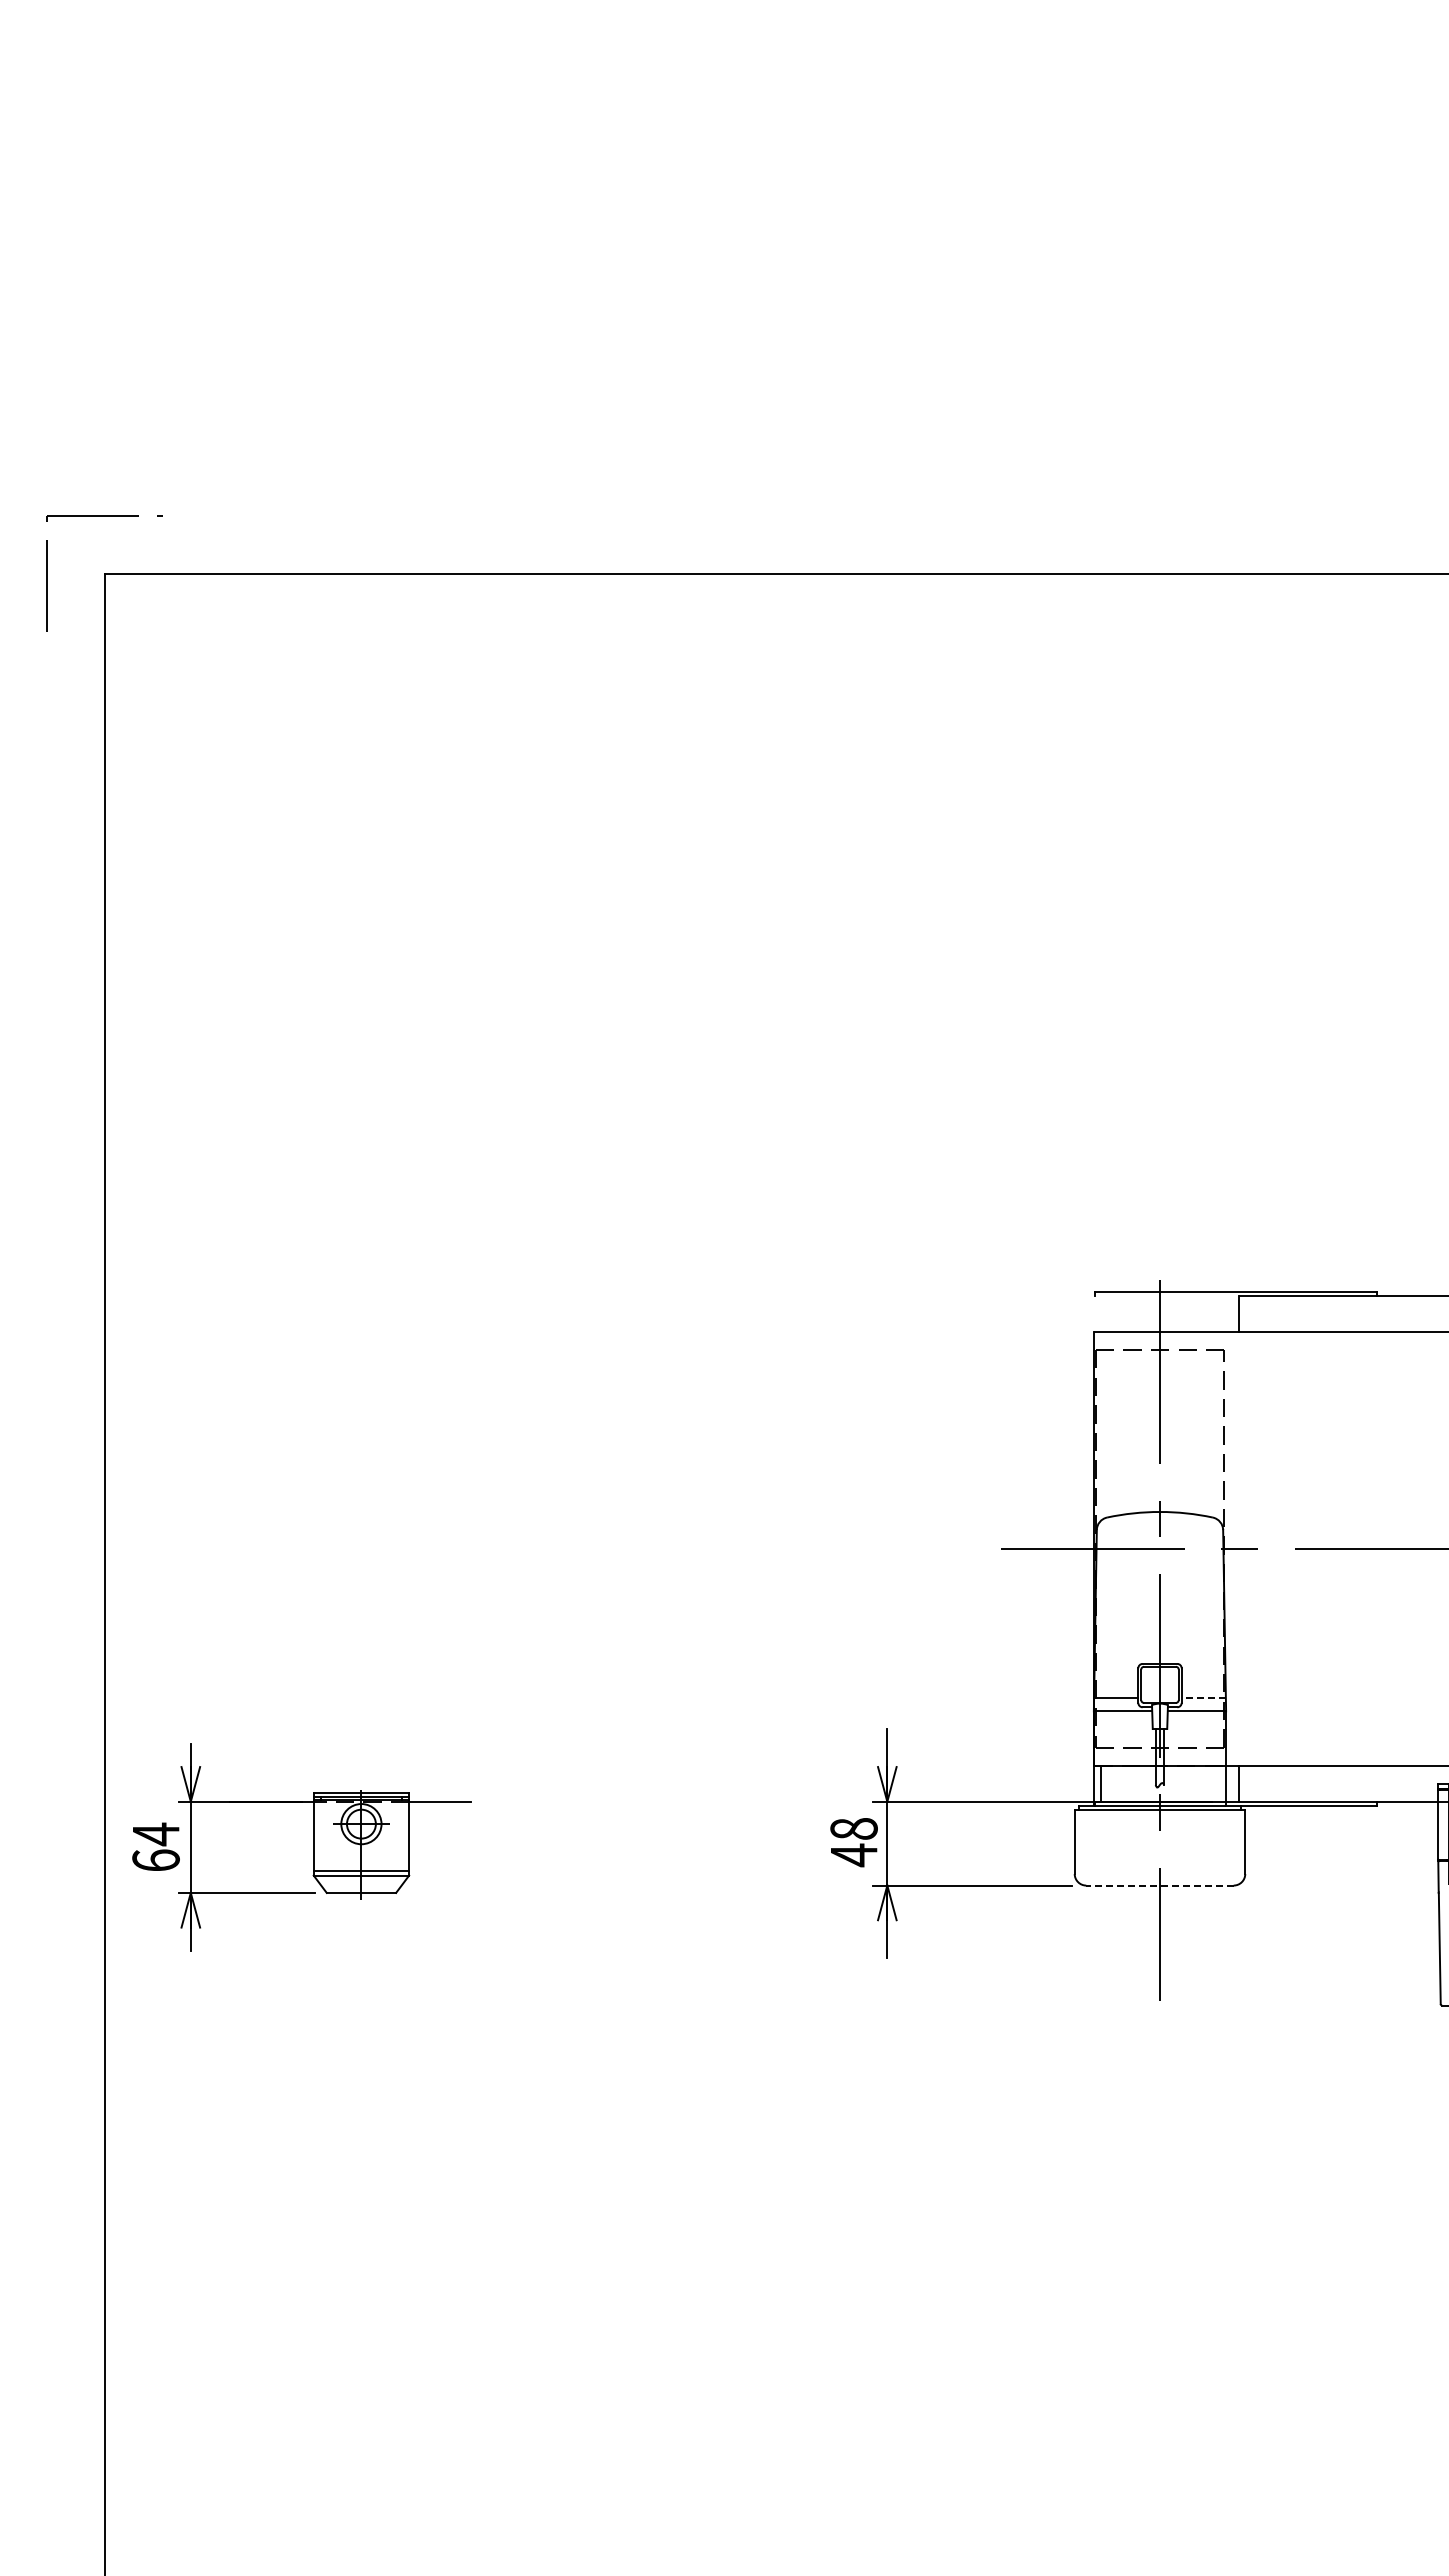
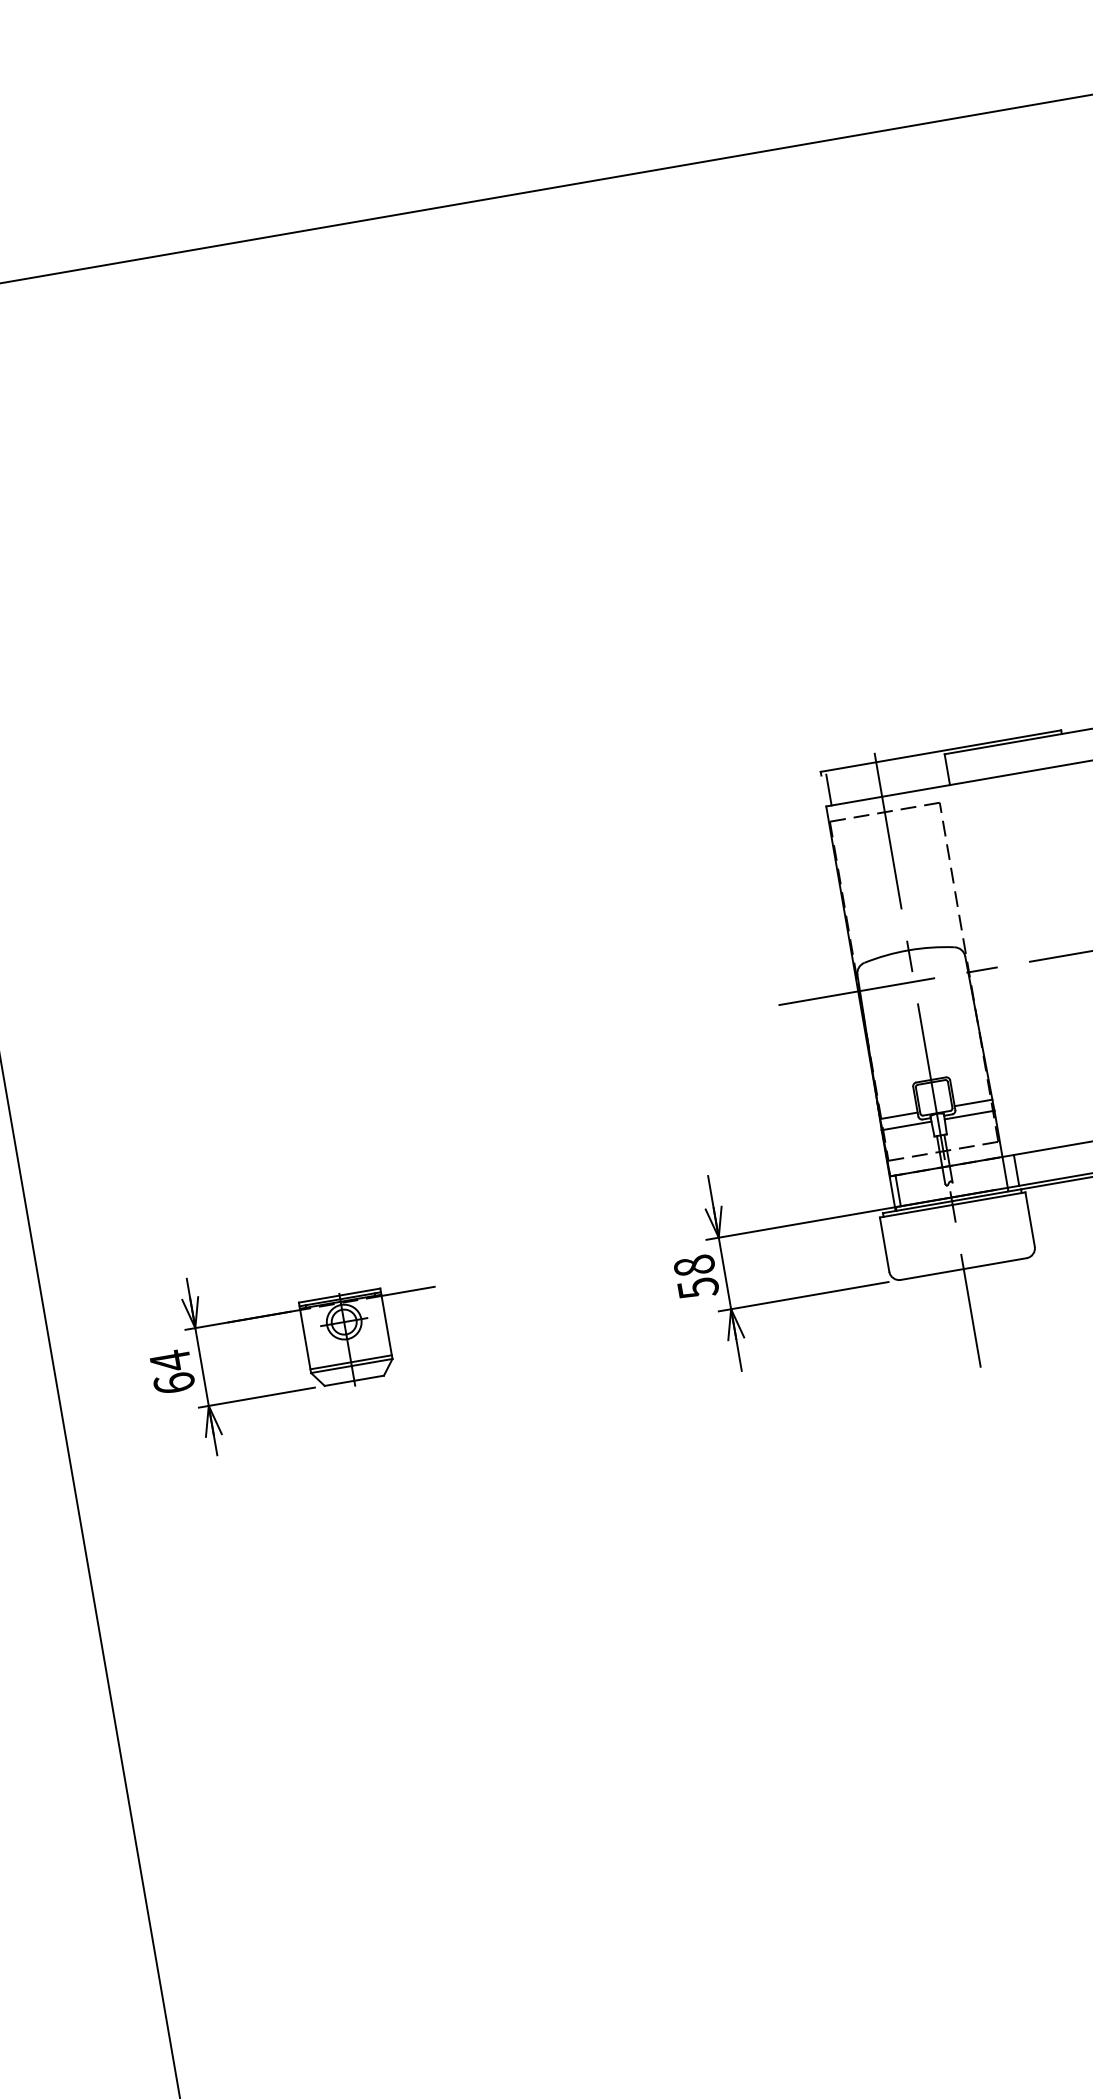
line: (1100, 1313) -> (828, 789), added
line: (1203, 1698) -> (973, 1103), dashed -> solid
part: (313, 1847) -> (306, 1349), moved
text: (854, 1855) -> (698, 1288), 48 -> 58
line: (1159, 1885) -> (963, 1269), dashed -> solid

